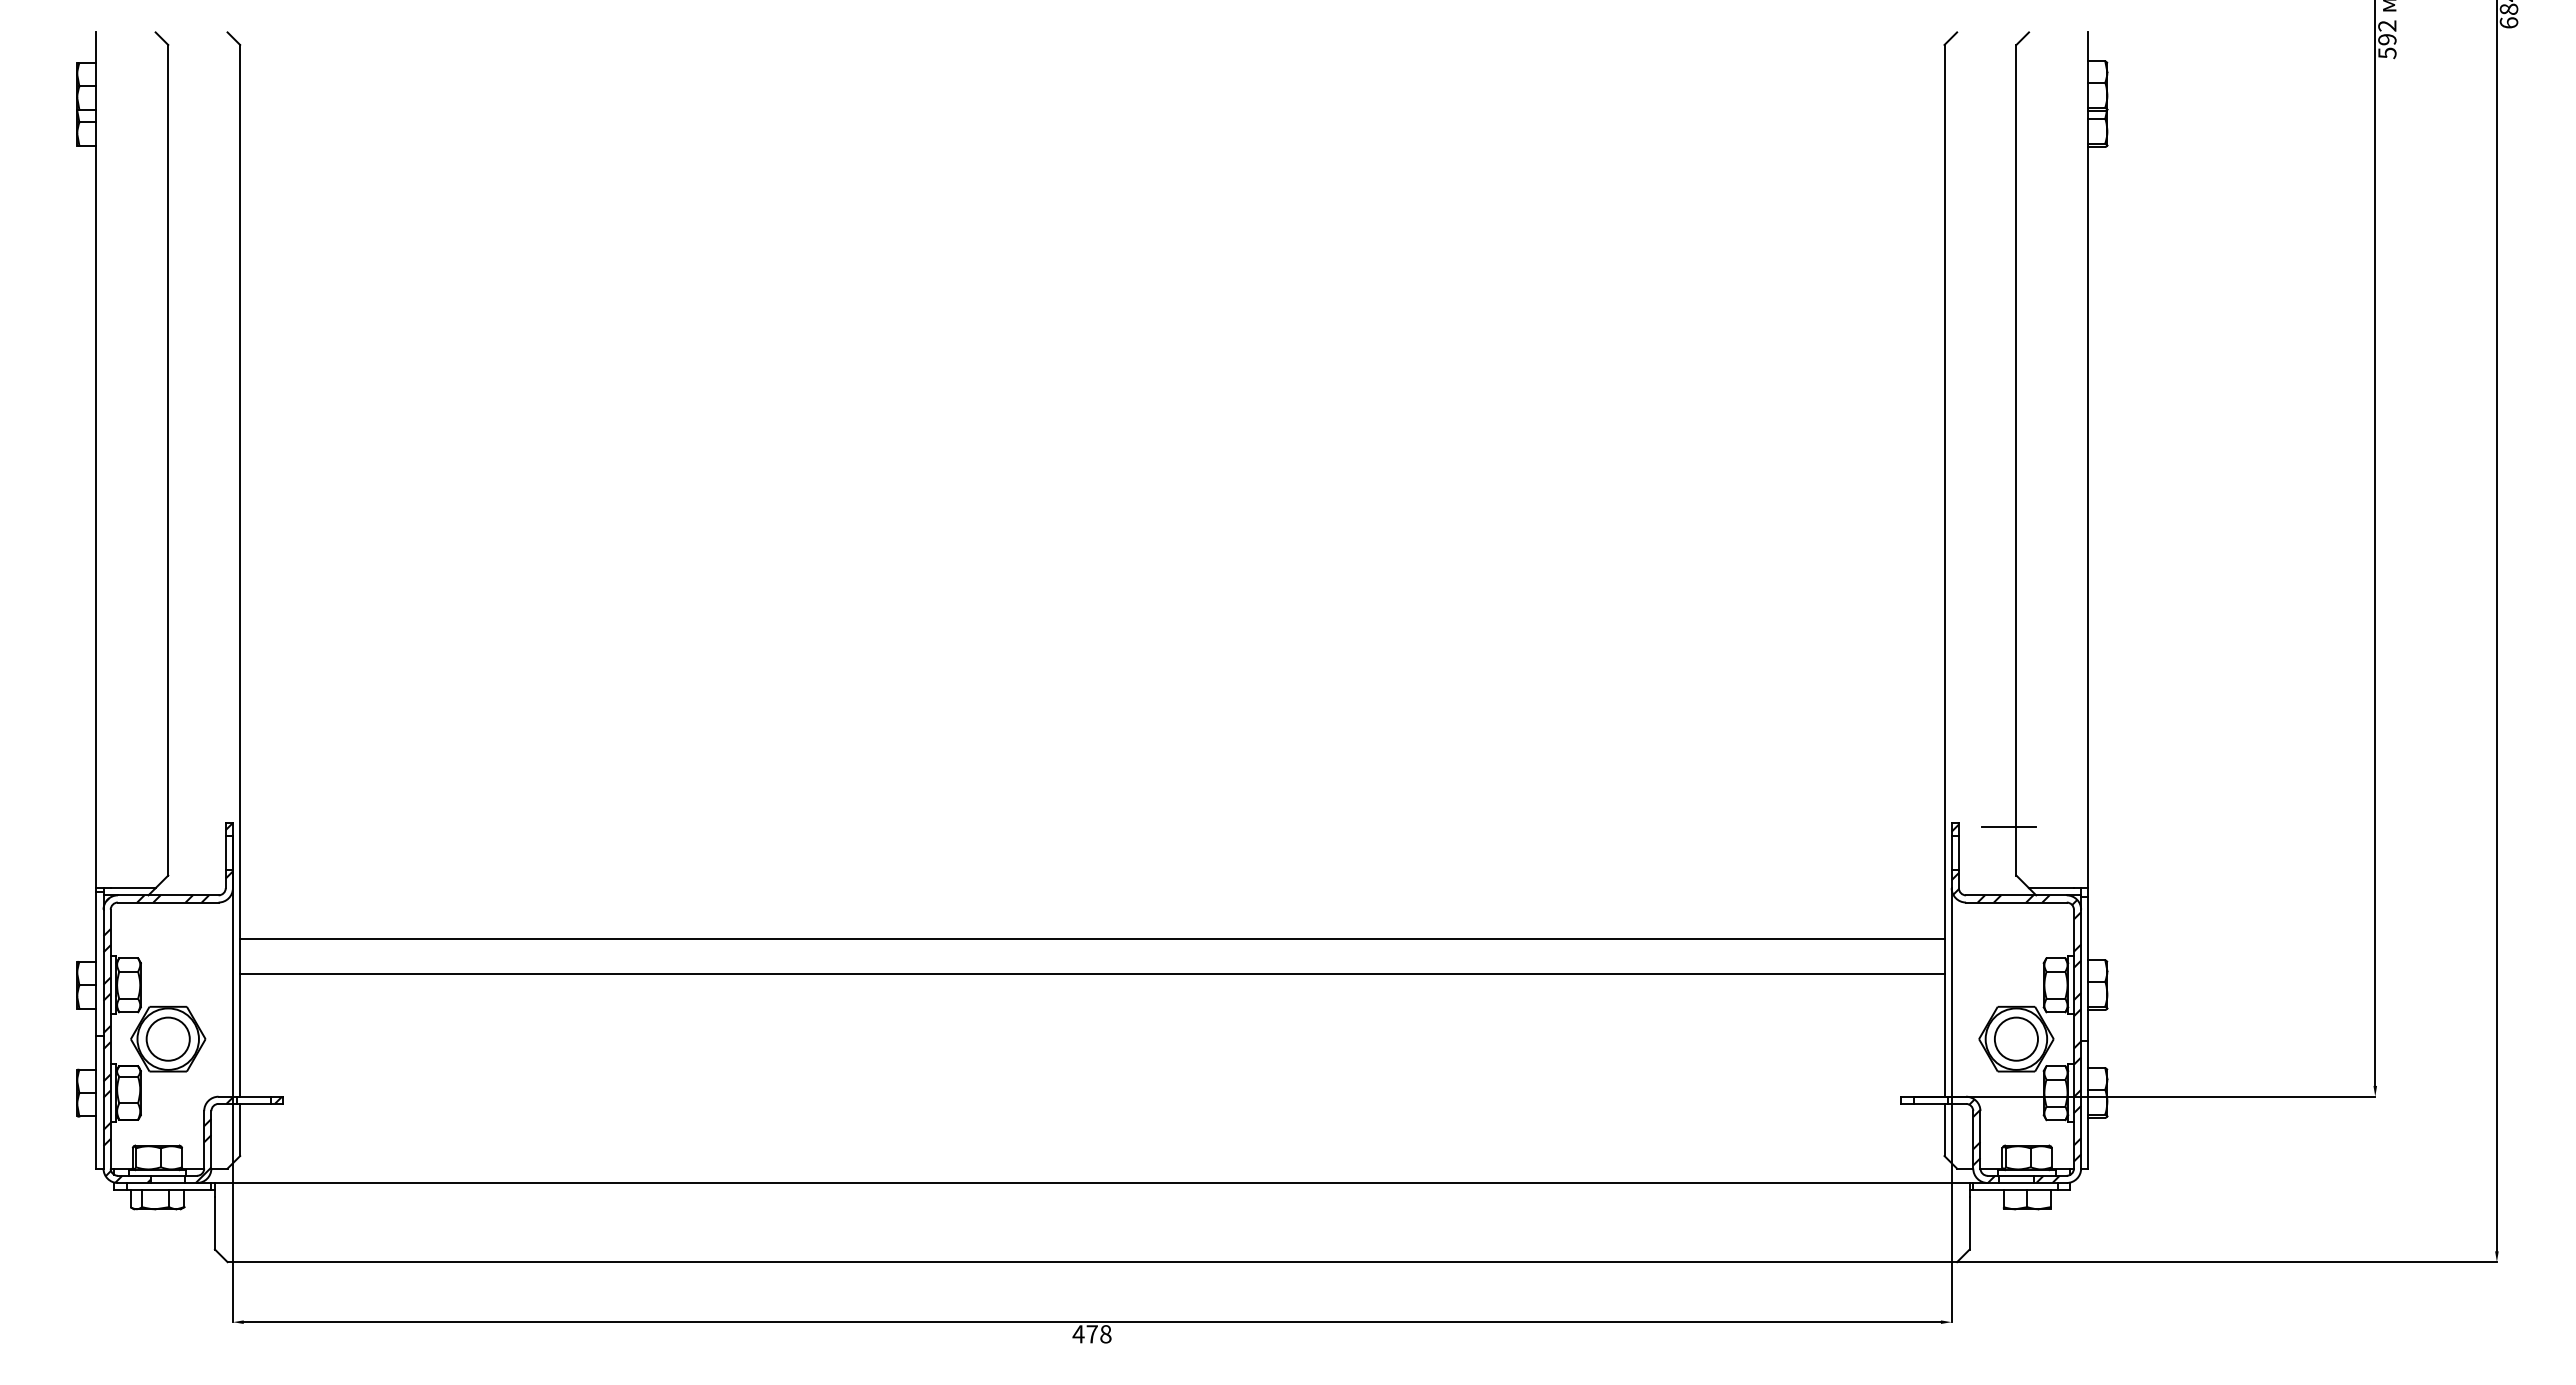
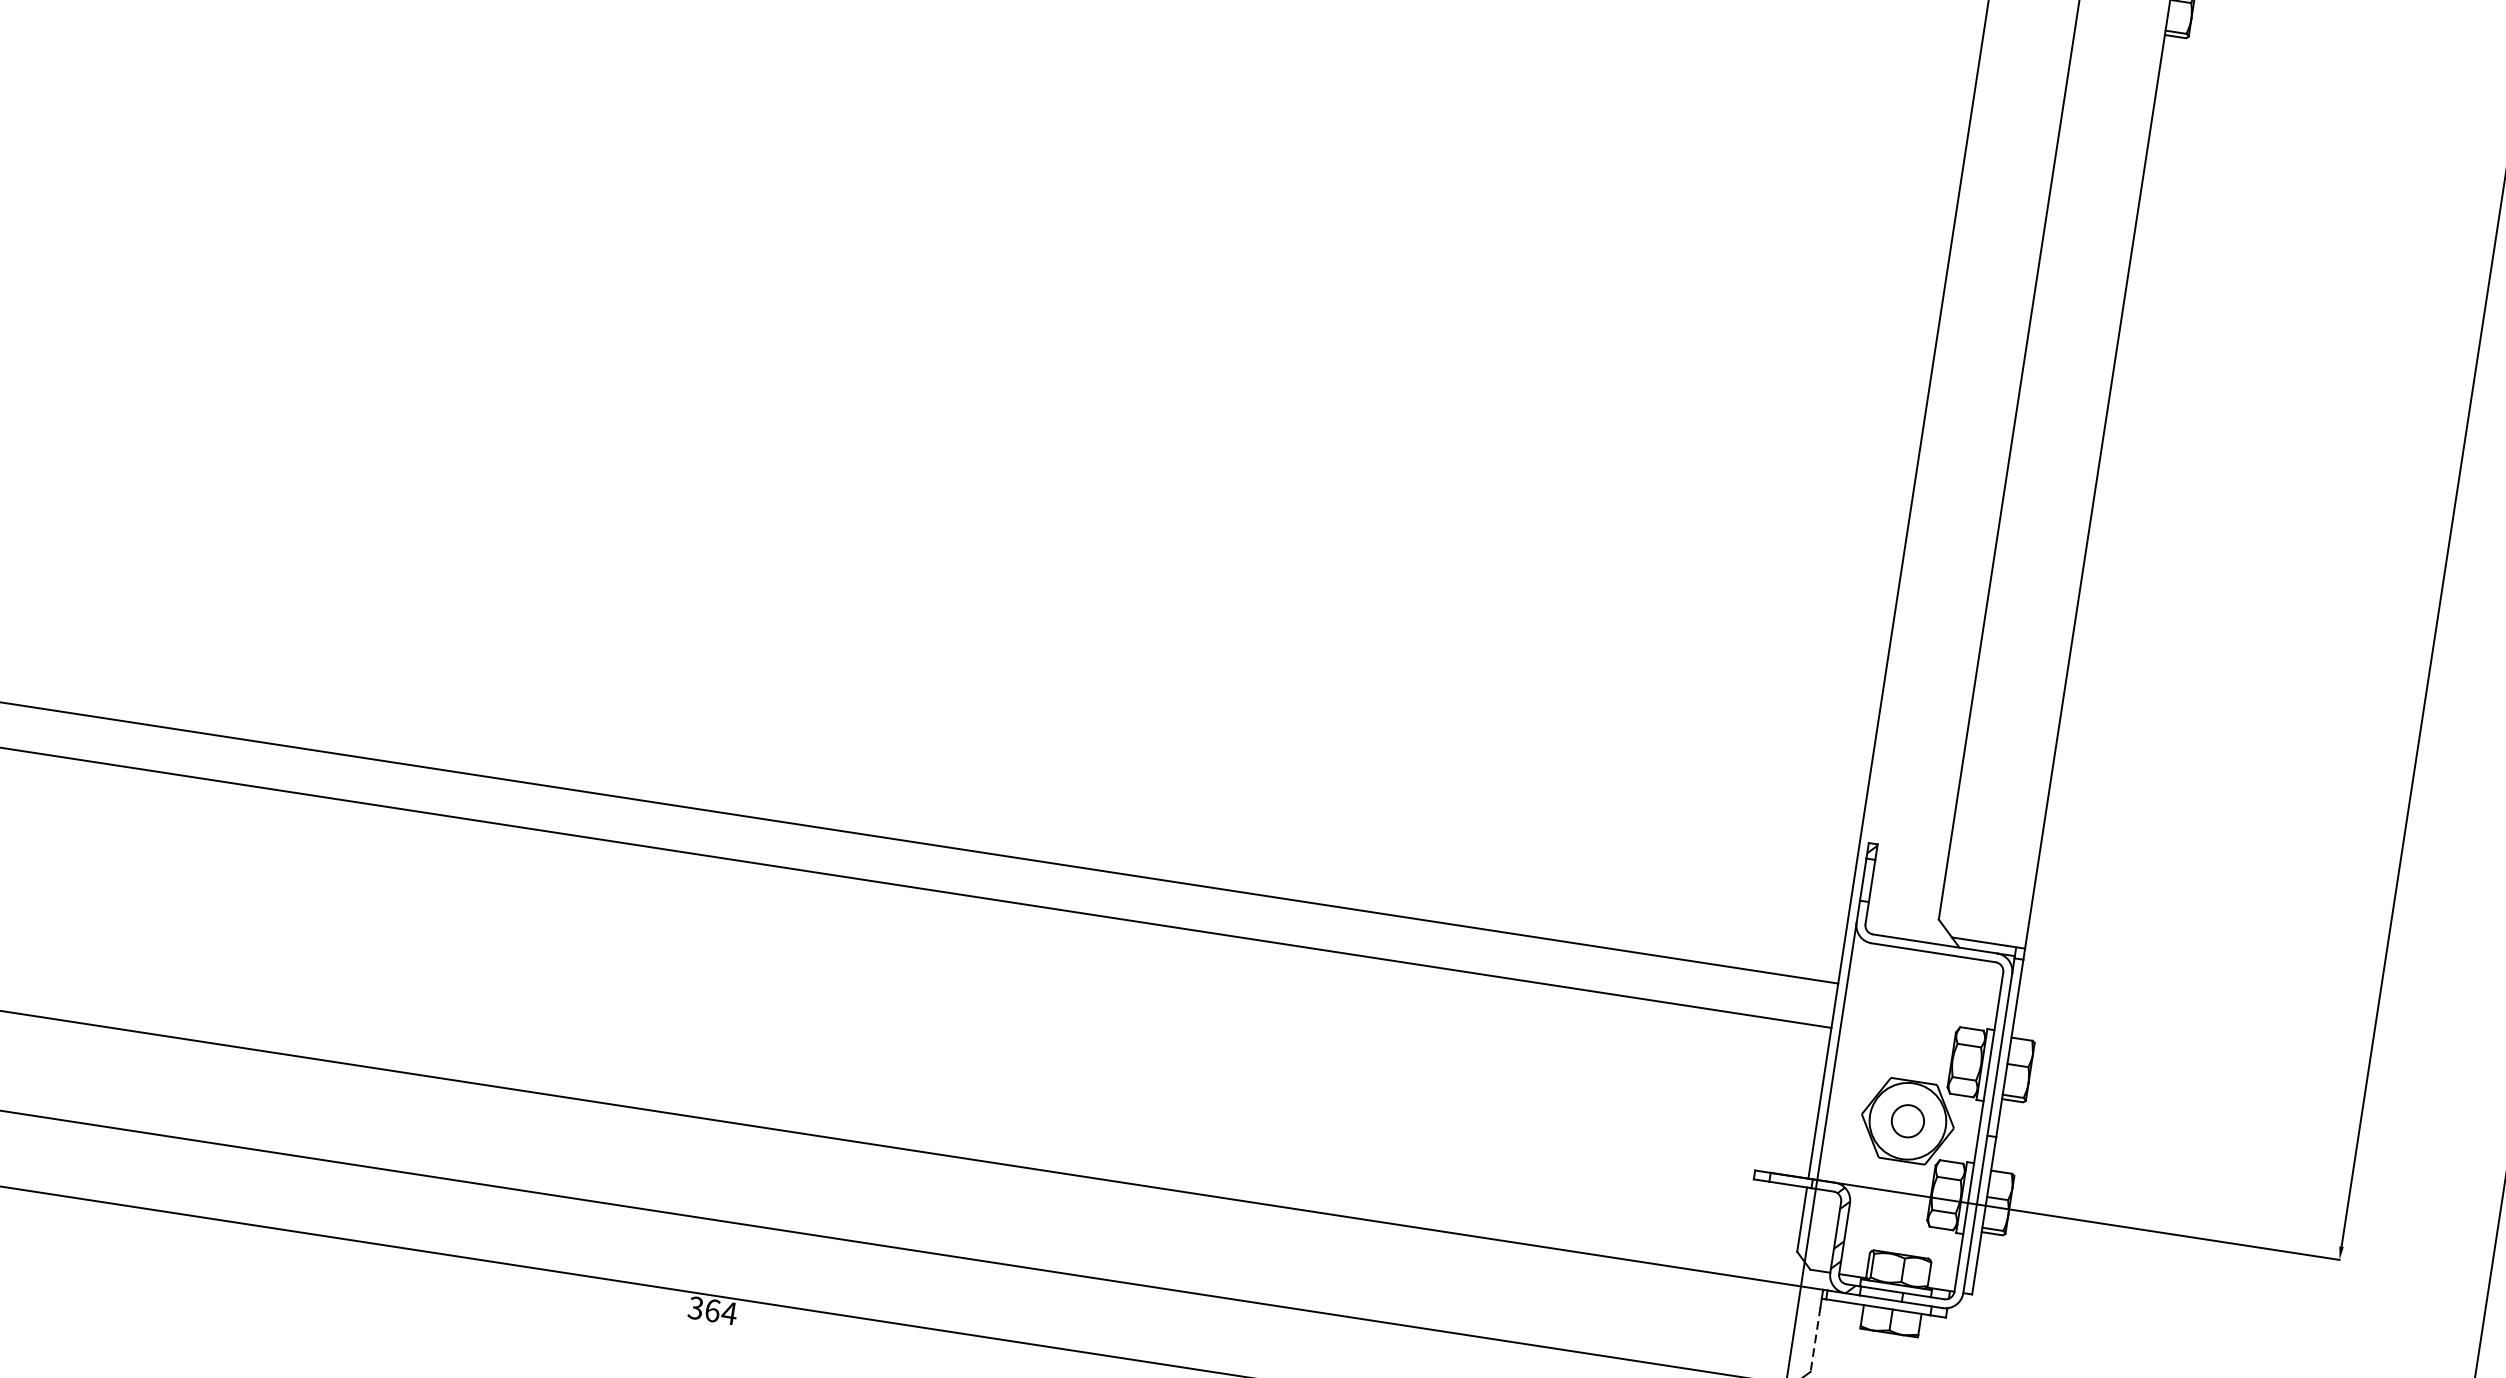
line: (2009, 827) -> (1939, 858), removed
hatch: (2016, 1028) -> (1910, 1108), removed
circle: (2016, 1038) -> (1908, 1120), size x0.6
line: (1969, 1223) -> (1815, 1339), solid -> dashed
text: (1091, 1334) -> (711, 1310), 478 -> 364

